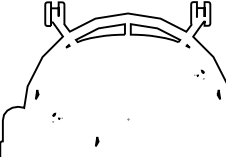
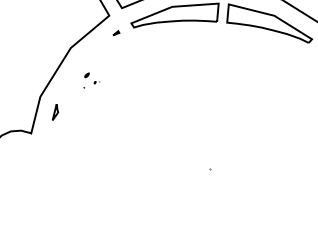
part: (57, 117) -> (92, 80), moved
part: (97, 141) -> (153, 202), removed

